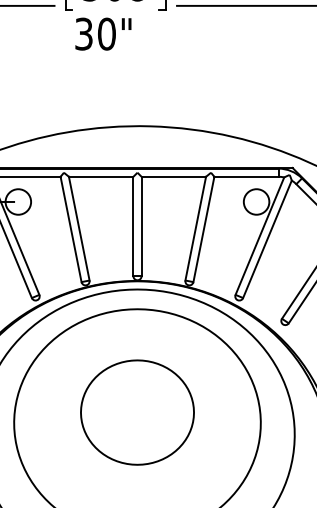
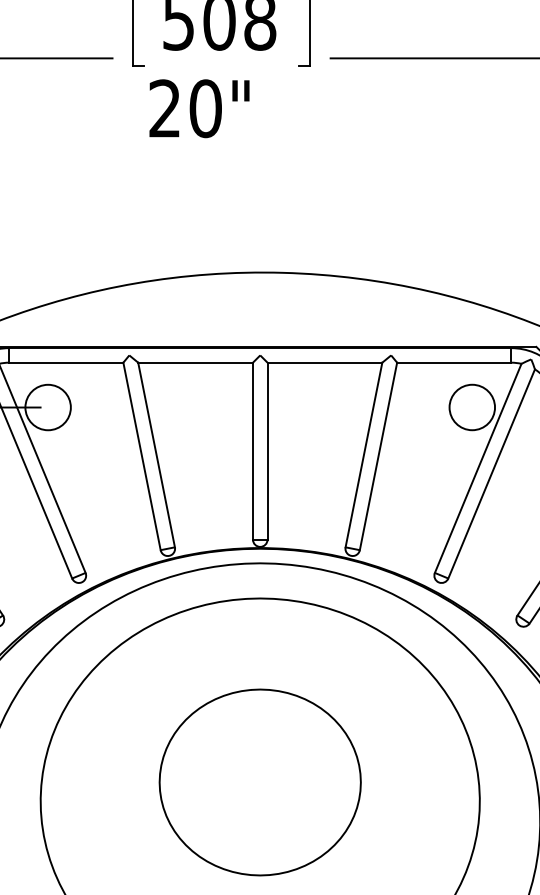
text: (83, 33) -> (164, 107), 30" -> 20"

